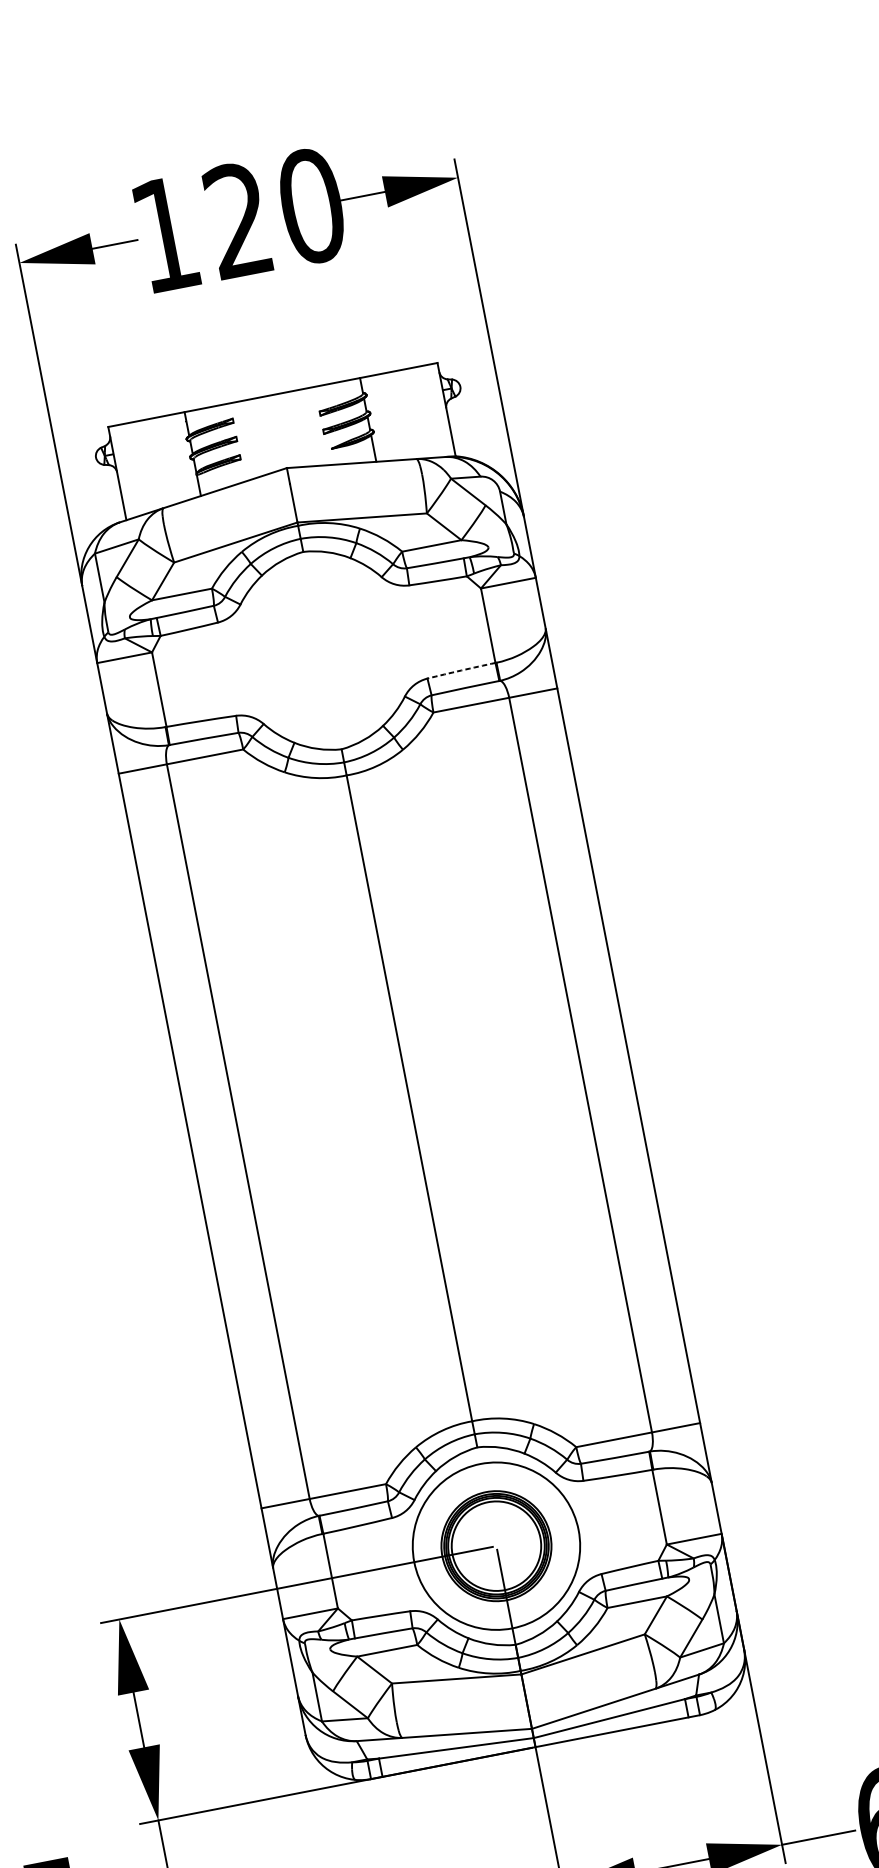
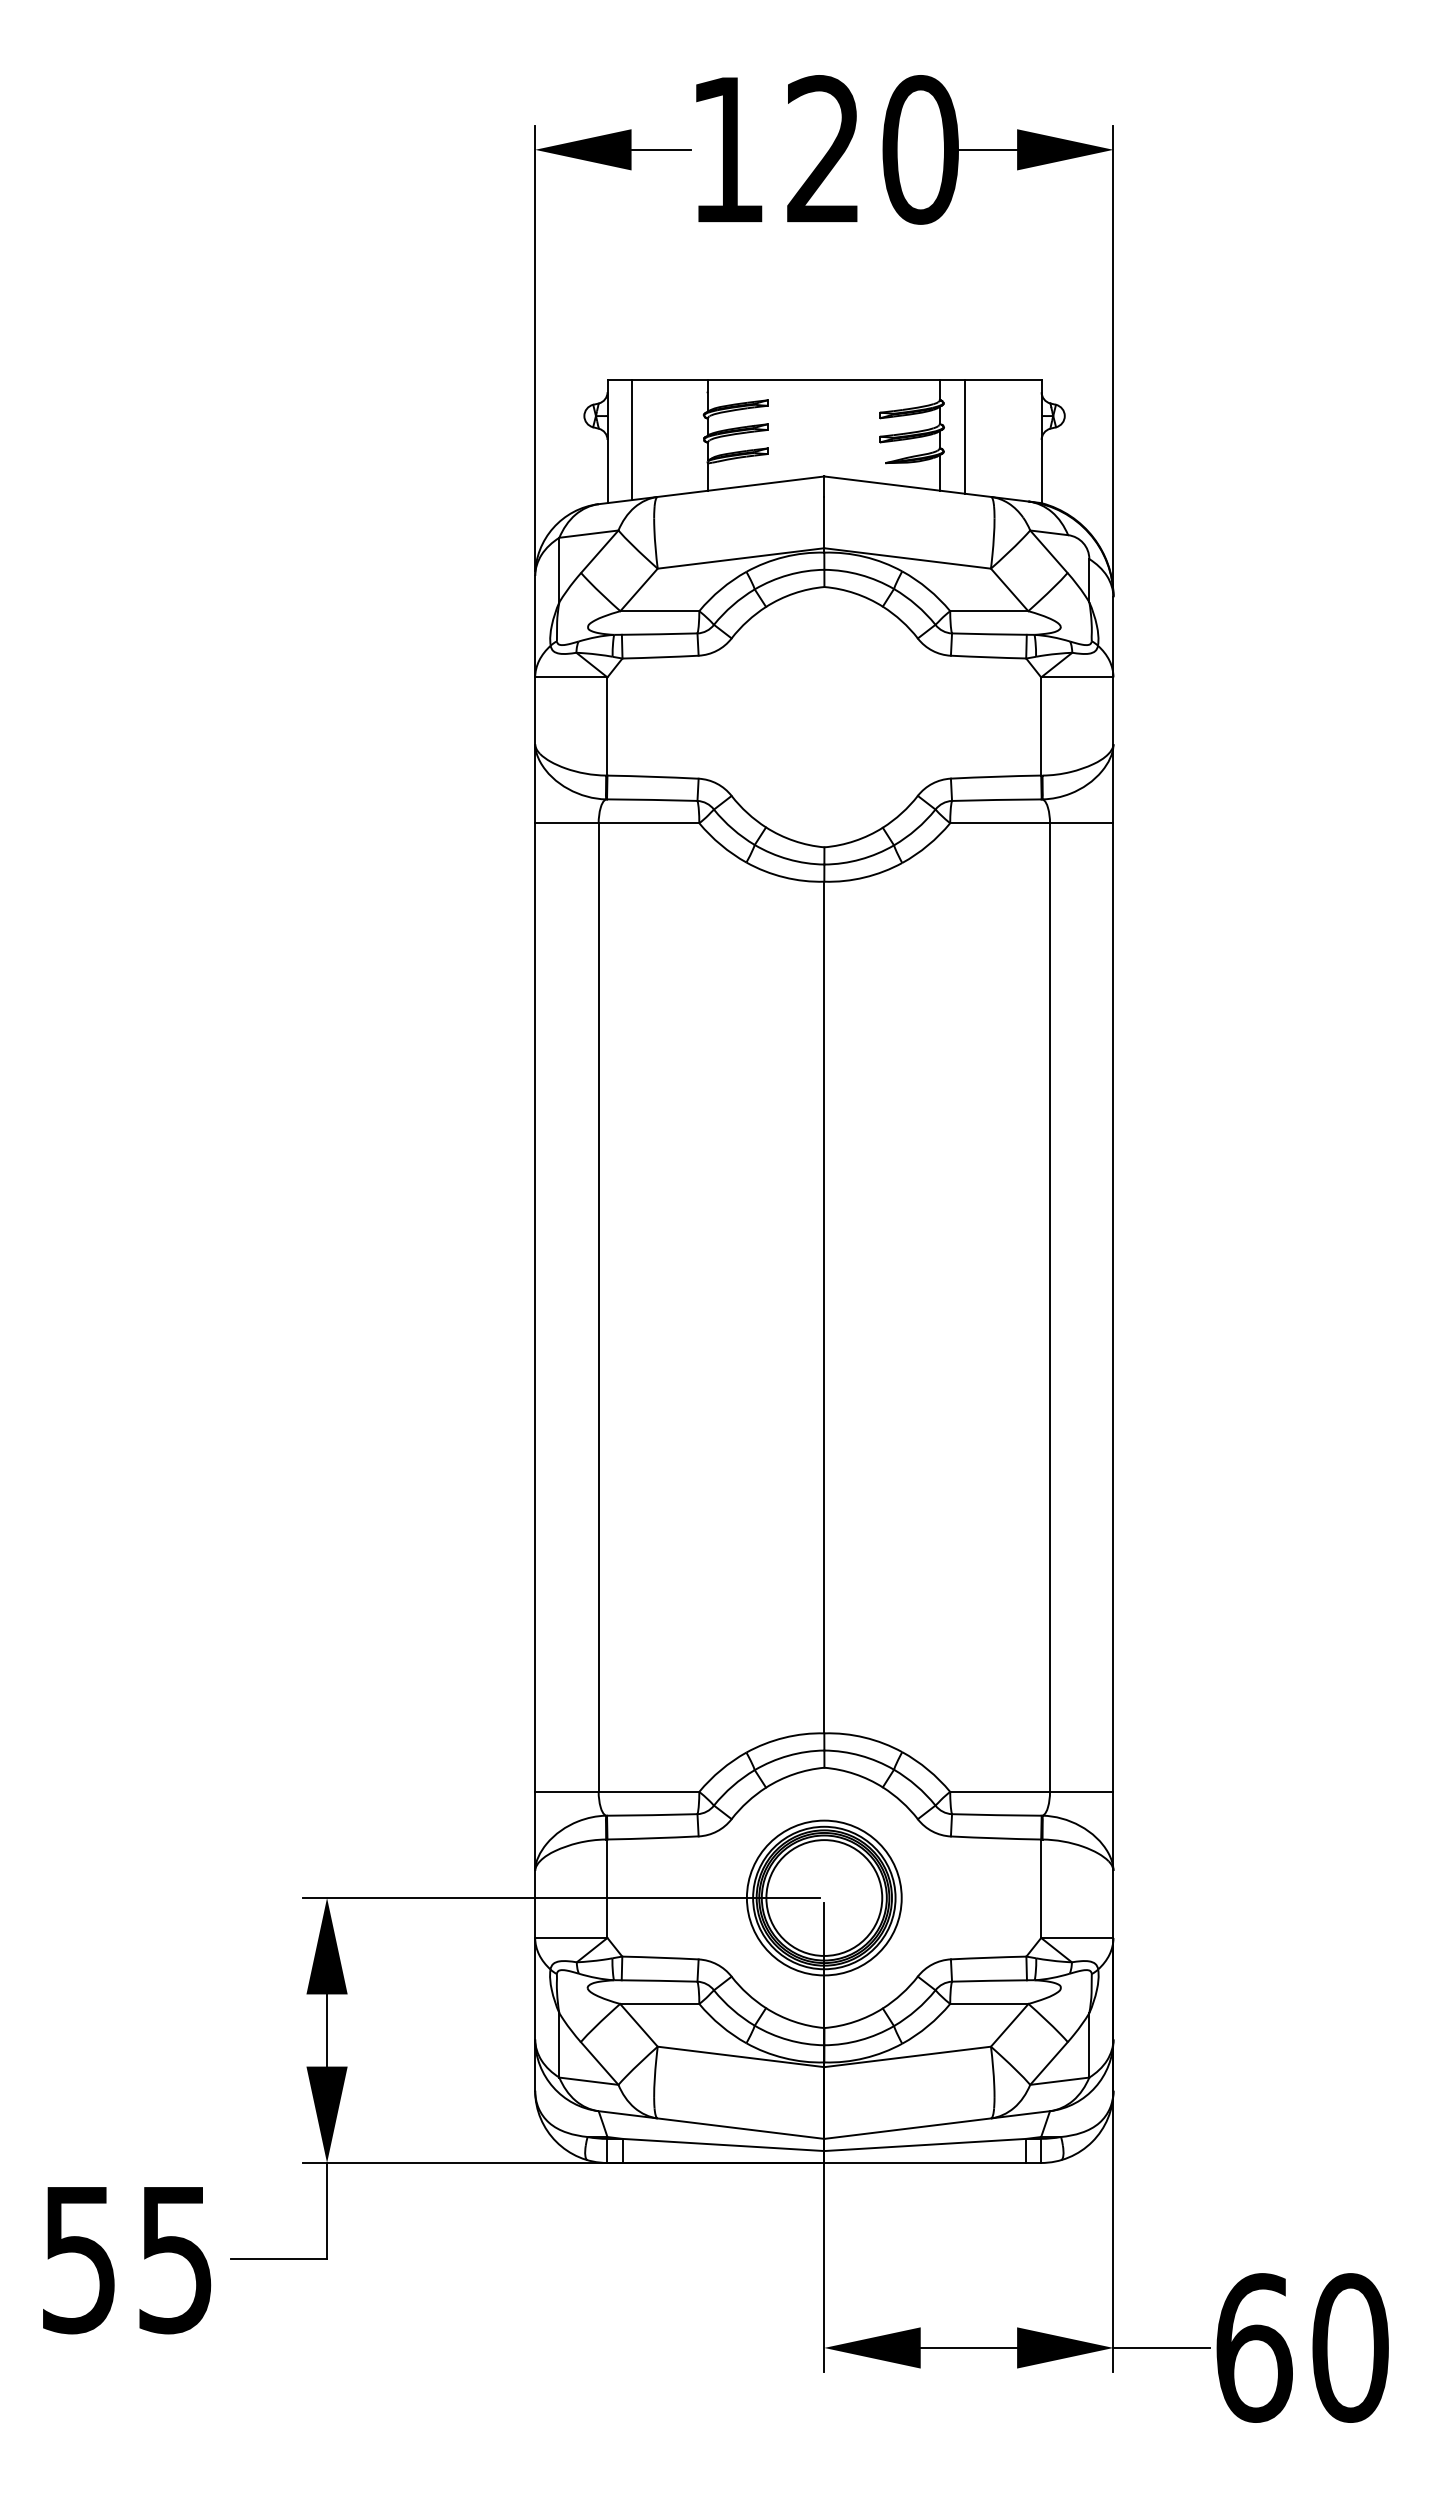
line: (387, 417) -> (964, 436), added
line: (135, 469) -> (631, 440), added
arc: (461, 670) -> (996, 776), dashed -> solid
circle: (495, 1545) -> (823, 1897), size x0.71

